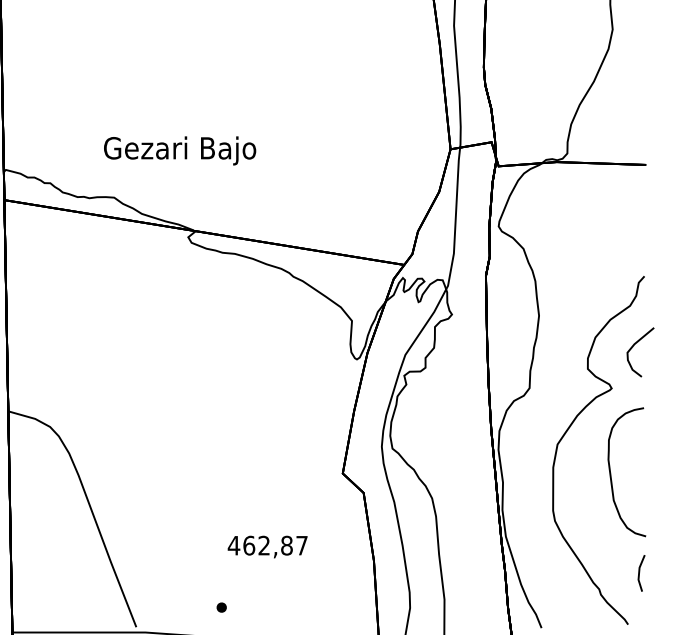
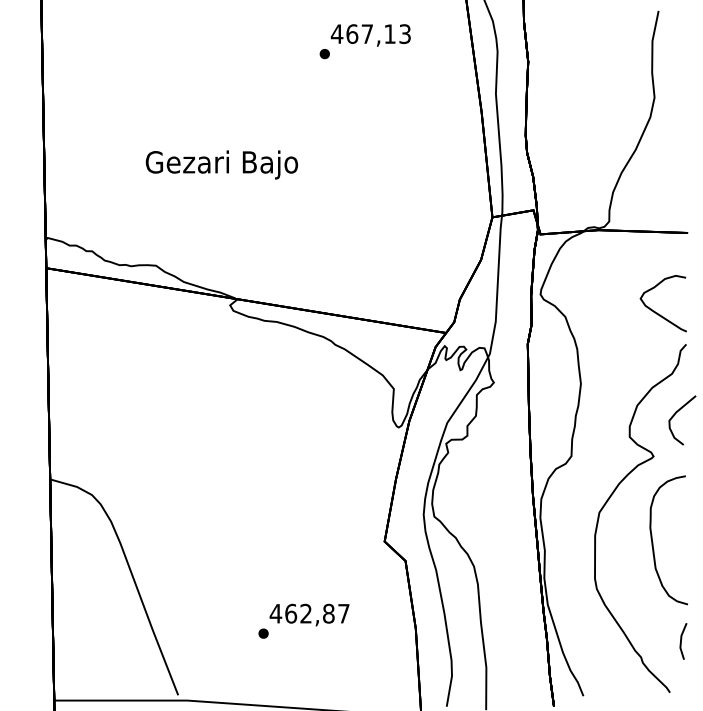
text: (179, 150) -> (221, 164), moved
curve: (615, 244) -> (657, 312), added
part: (221, 607) -> (263, 633), moved

